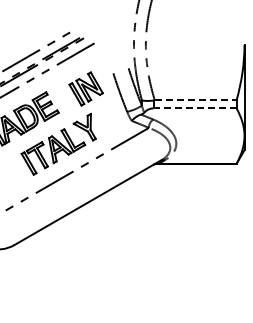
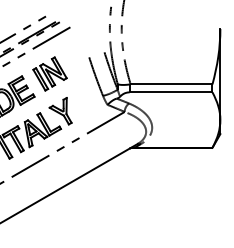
part: (85, 88) -> (49, 73), moved
line: (195, 100) -> (171, 84), dashed -> solid
line: (194, 108) -> (170, 92), dashed -> solid

